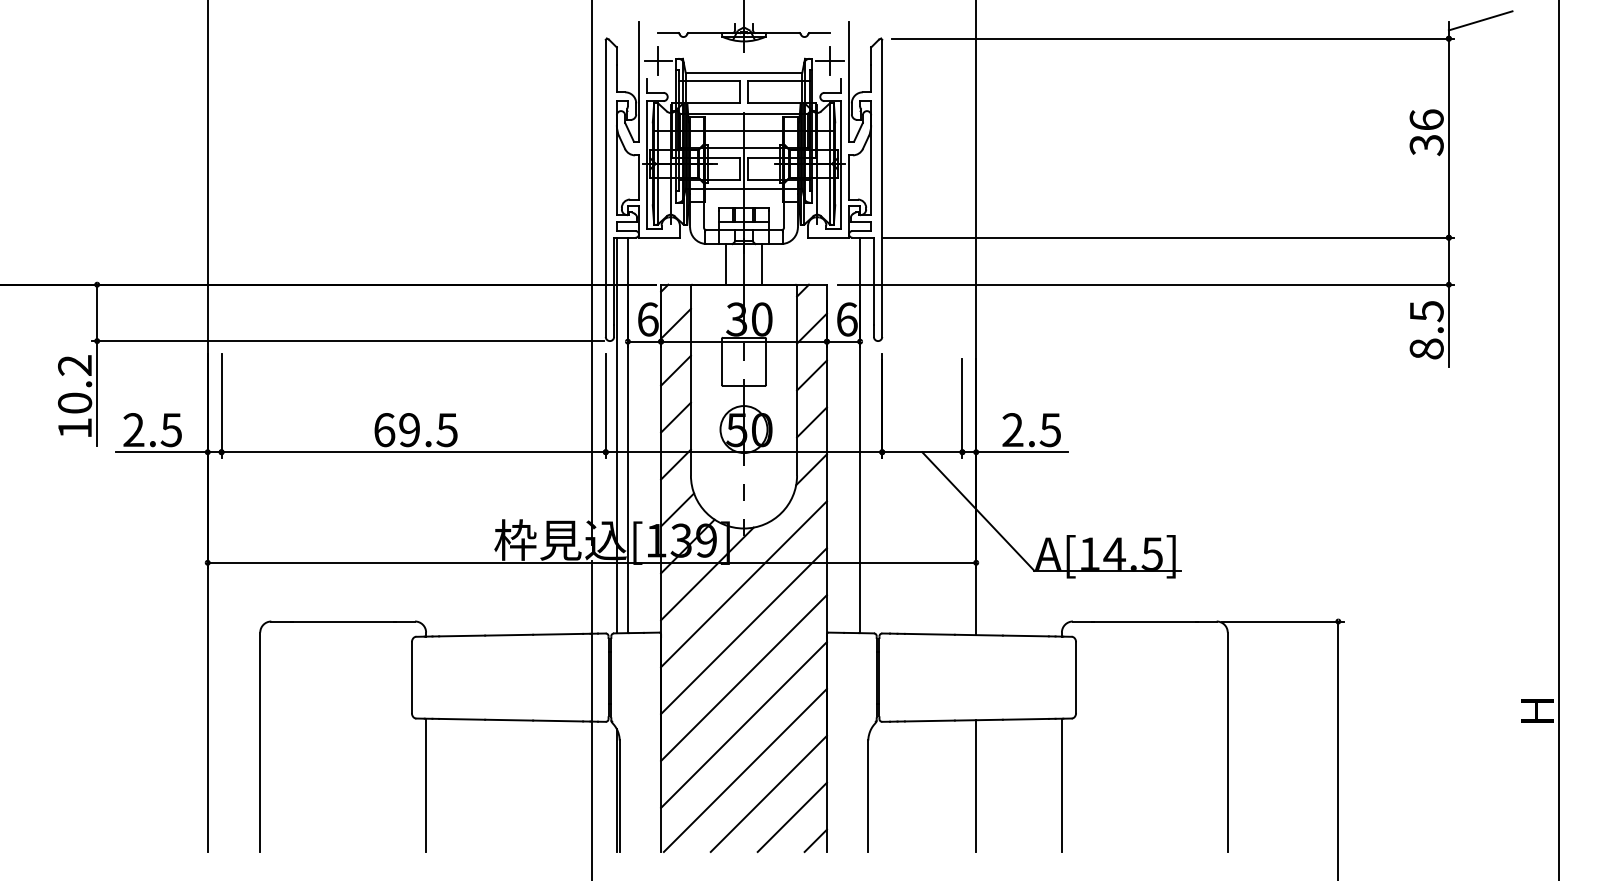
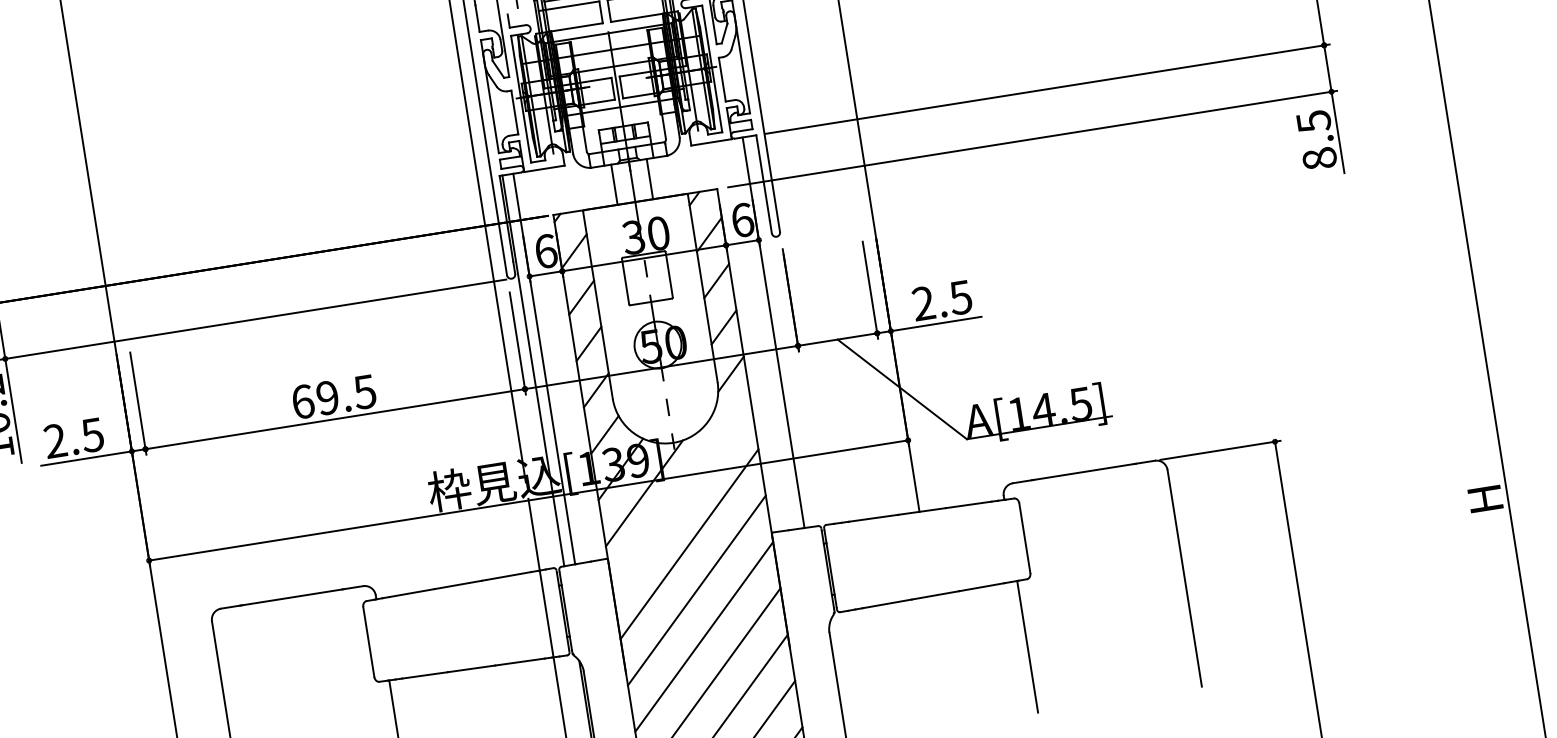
line: (743, 584) -> (681, 498), removed
line: (976, 785) -> (943, 660), removed

